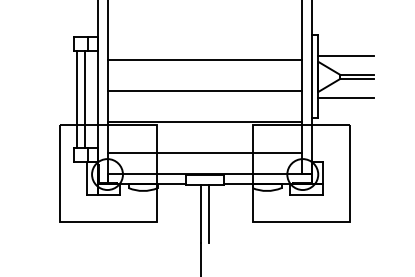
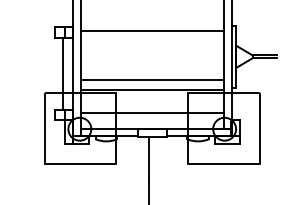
line: (345, 56) -> (256, 41), removed
line: (204, 60) -> (151, 31), moved
line: (204, 90) -> (151, 79), moved
line: (345, 97) -> (256, 72), removed
line: (76, 99) -> (56, 73), removed
line: (209, 214) -> (155, 158), removed

